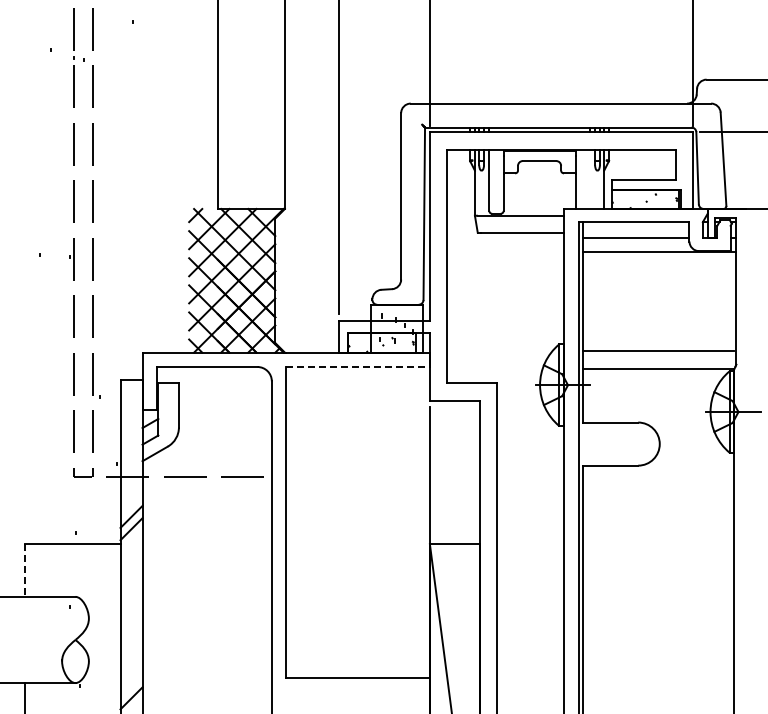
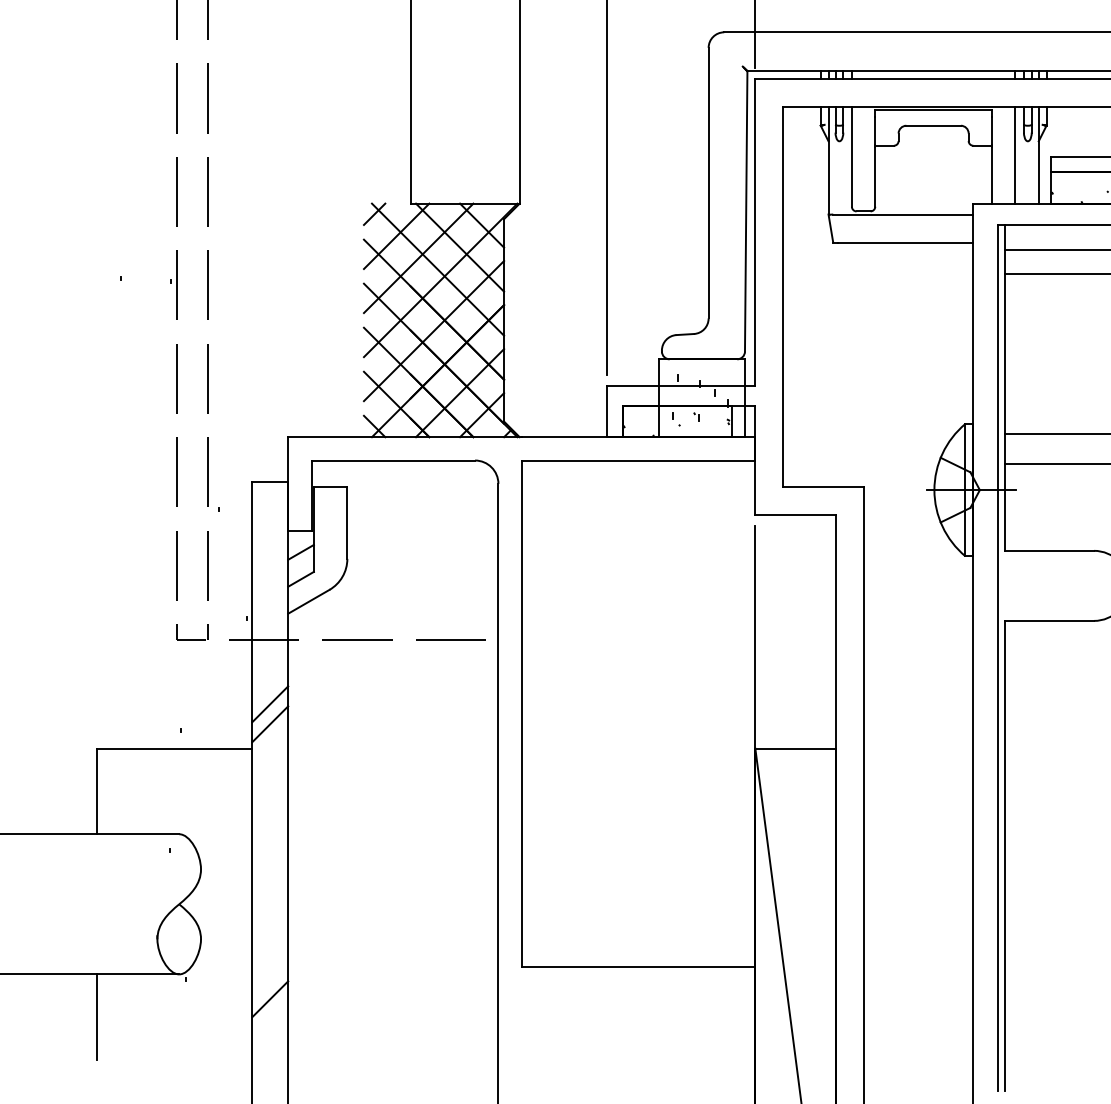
line: (589, 178) -> (1014, 154), added
line: (358, 367) -> (639, 461), dashed -> solid
line: (24, 571) -> (96, 792), dashed -> solid

